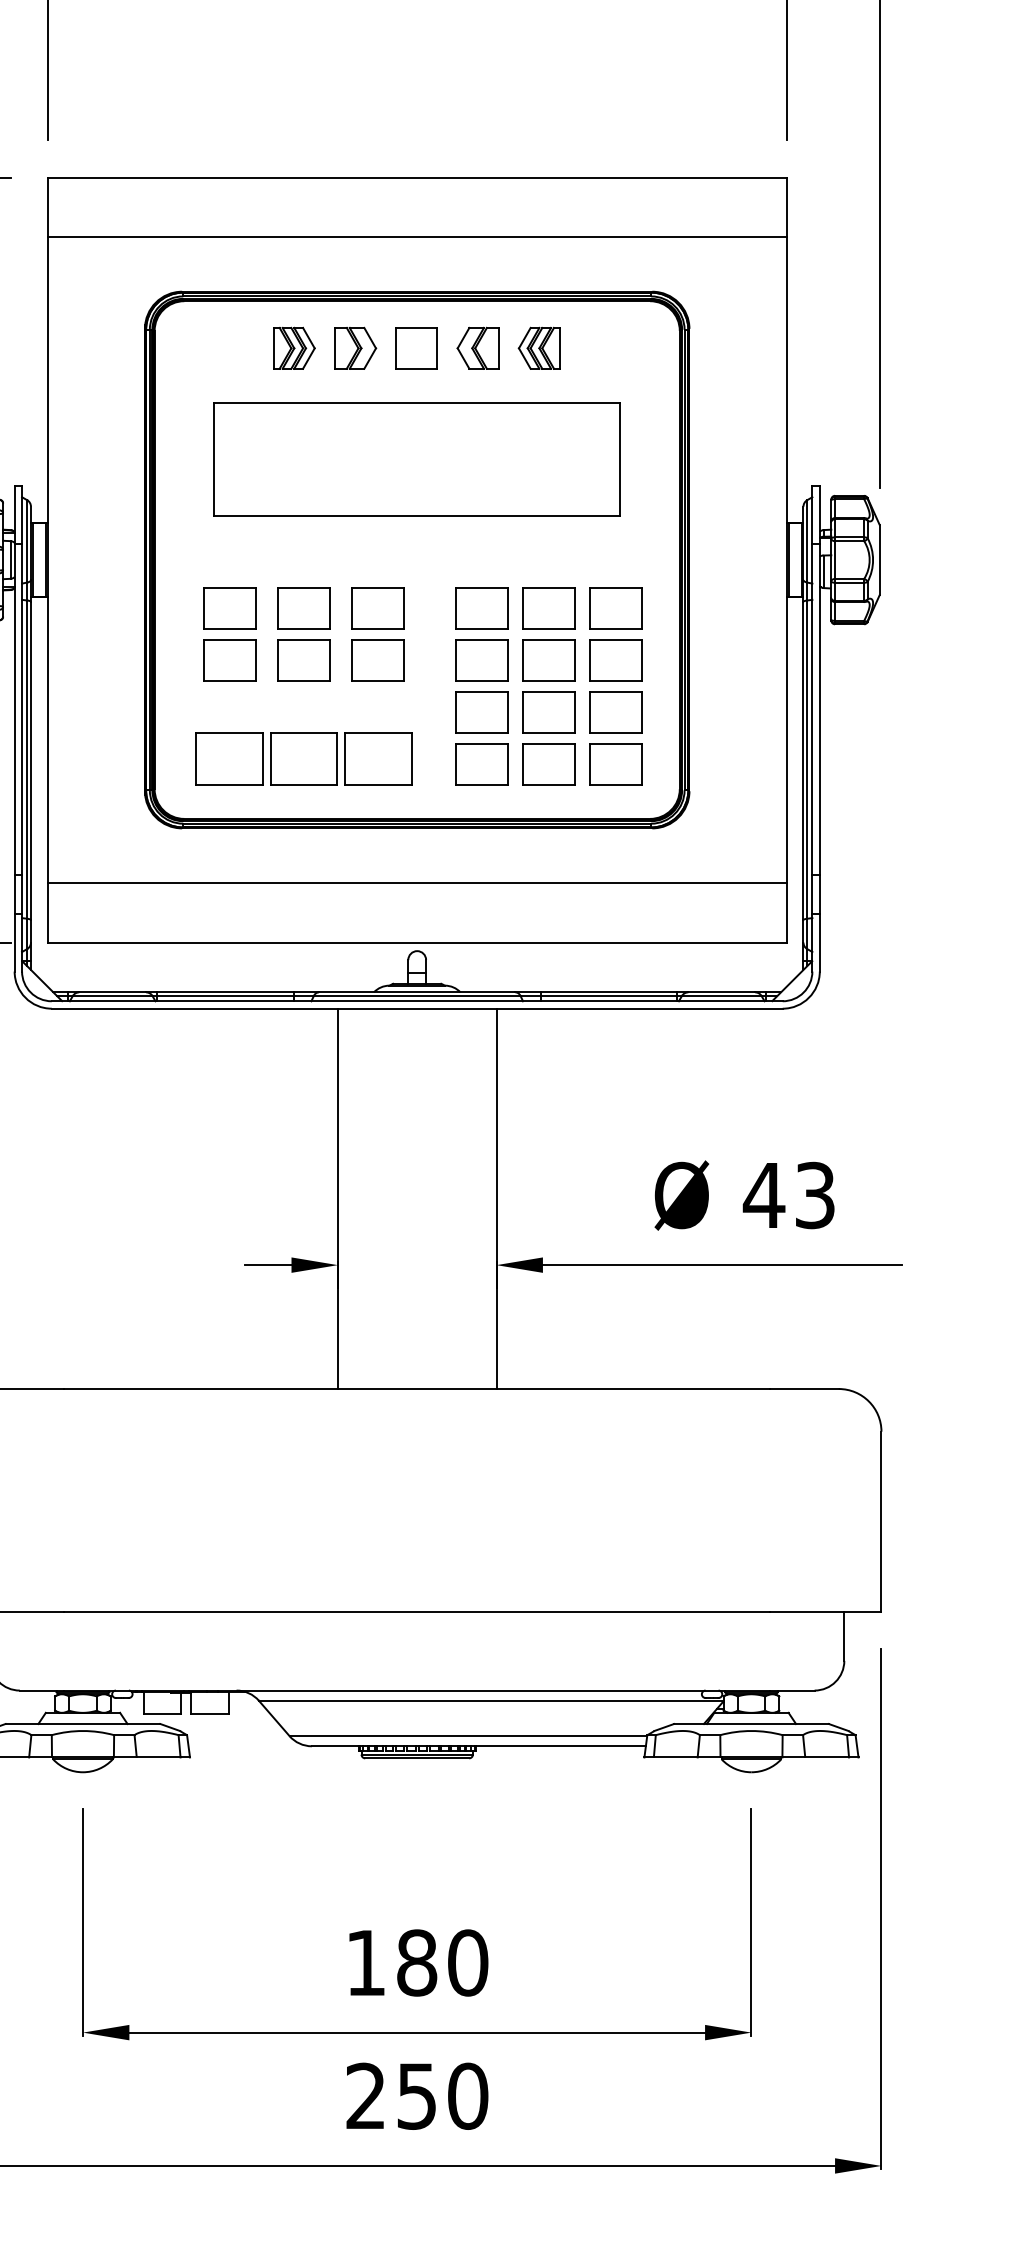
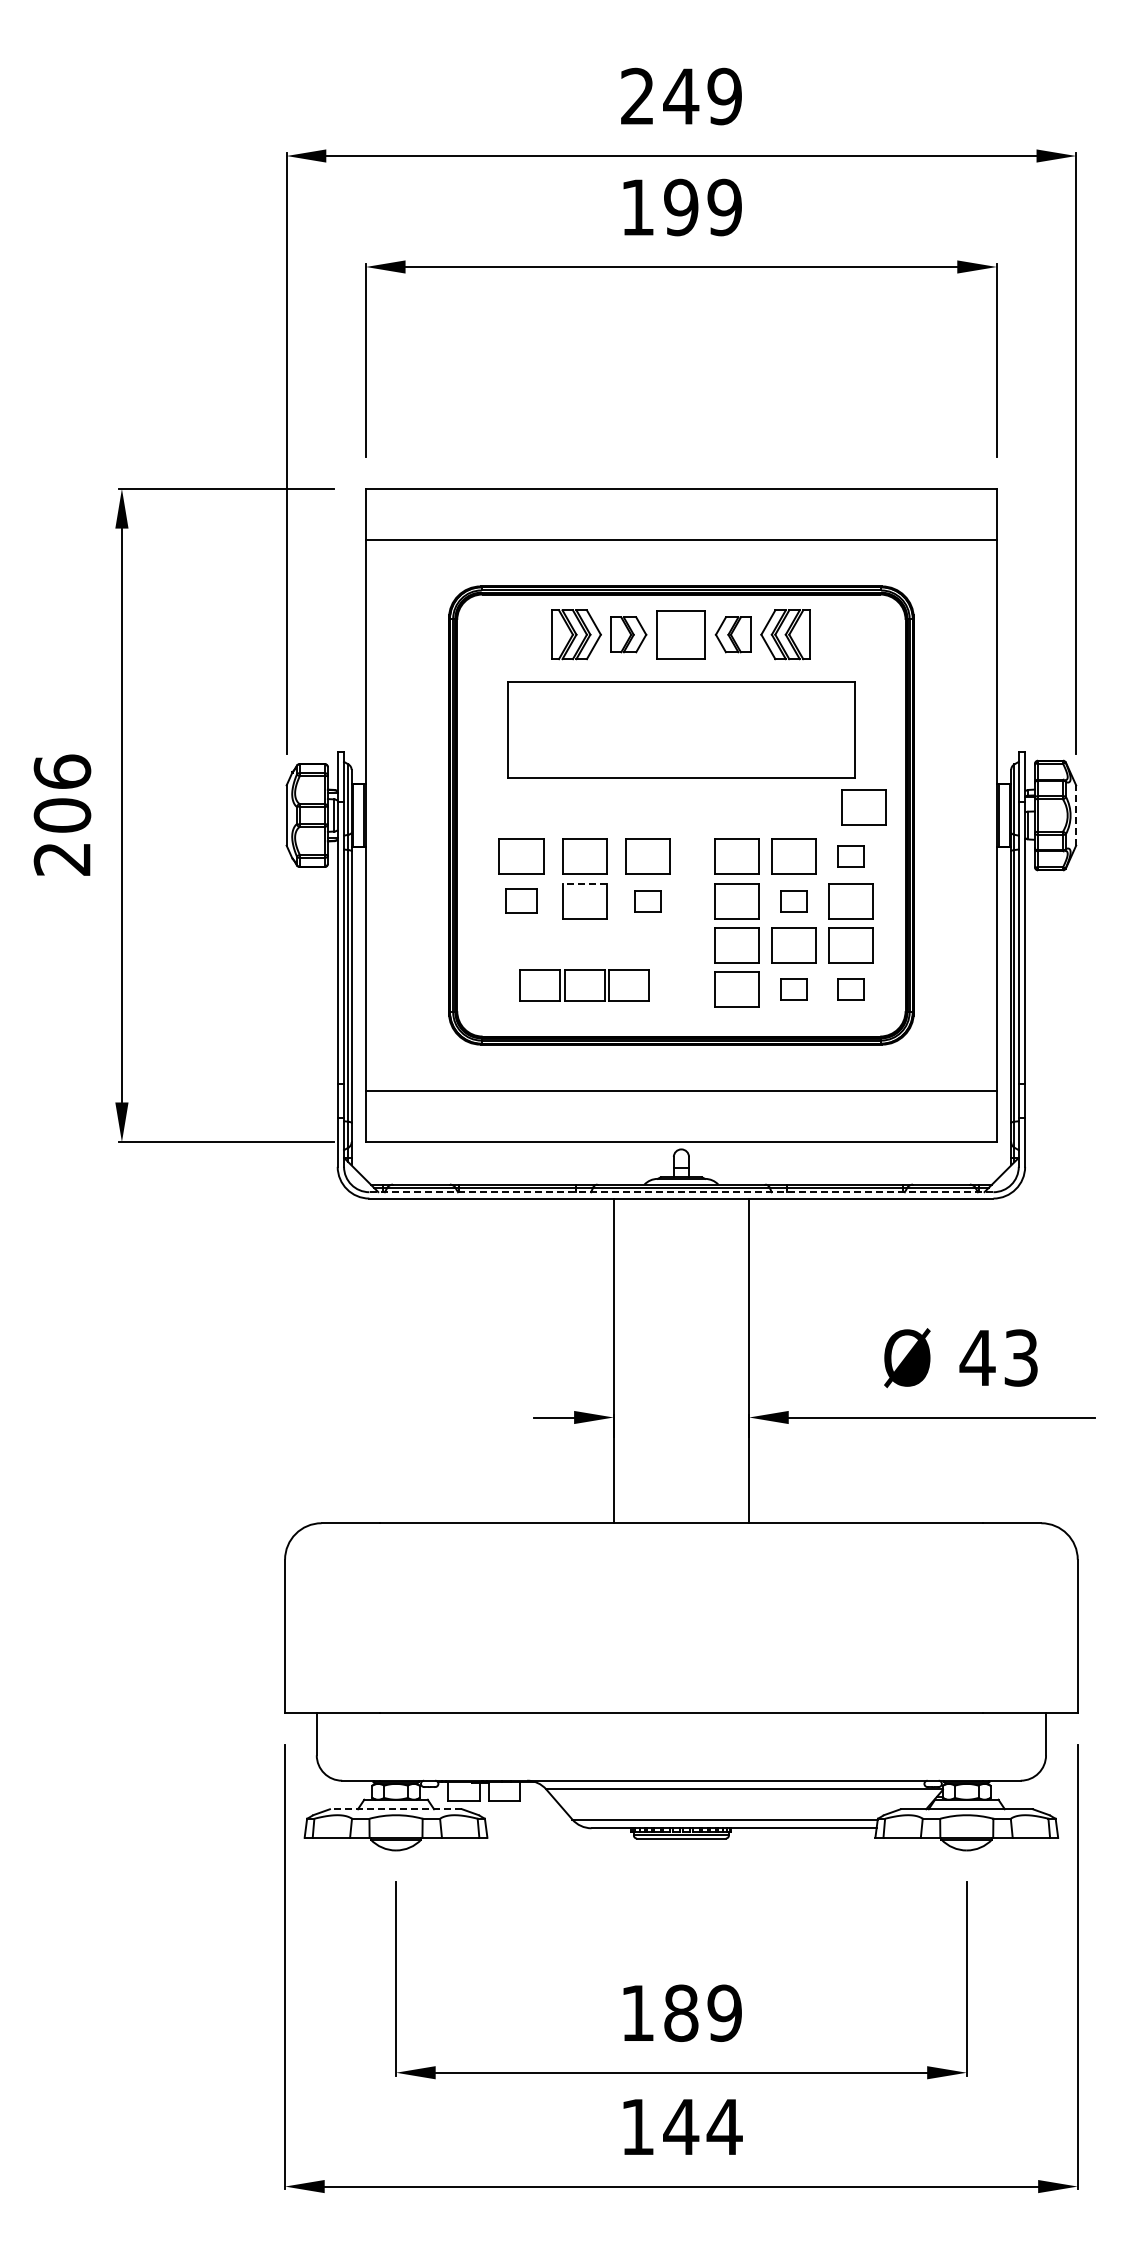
part: (294, 348) -> (576, 634), size x1.4
part: (417, 348) -> (681, 634), size x1.4
part: (539, 348) -> (785, 634), size x1.4
part: (630, 550) -> (863, 807), added
line: (879, 560) -> (1076, 815), solid -> dashed
part: (615, 608) -> (850, 856), size x0.6
line: (303, 639) -> (584, 883), solid -> dashed
part: (229, 660) -> (521, 901), size x0.7
part: (377, 660) -> (647, 901), size x0.6
part: (548, 660) -> (793, 901), size x0.6
part: (303, 757) -> (584, 984), size x0.7
part: (548, 763) -> (793, 989), size x0.6
part: (615, 763) -> (850, 989), size x0.6
line: (416, 1001) -> (680, 1192), solid -> dashed
line: (82, 1724) -> (395, 1809), solid -> dashed
text: (467, 1962) -> (724, 2012), 180 -> 189
text: (417, 2095) -> (681, 2126), 250 -> 144

